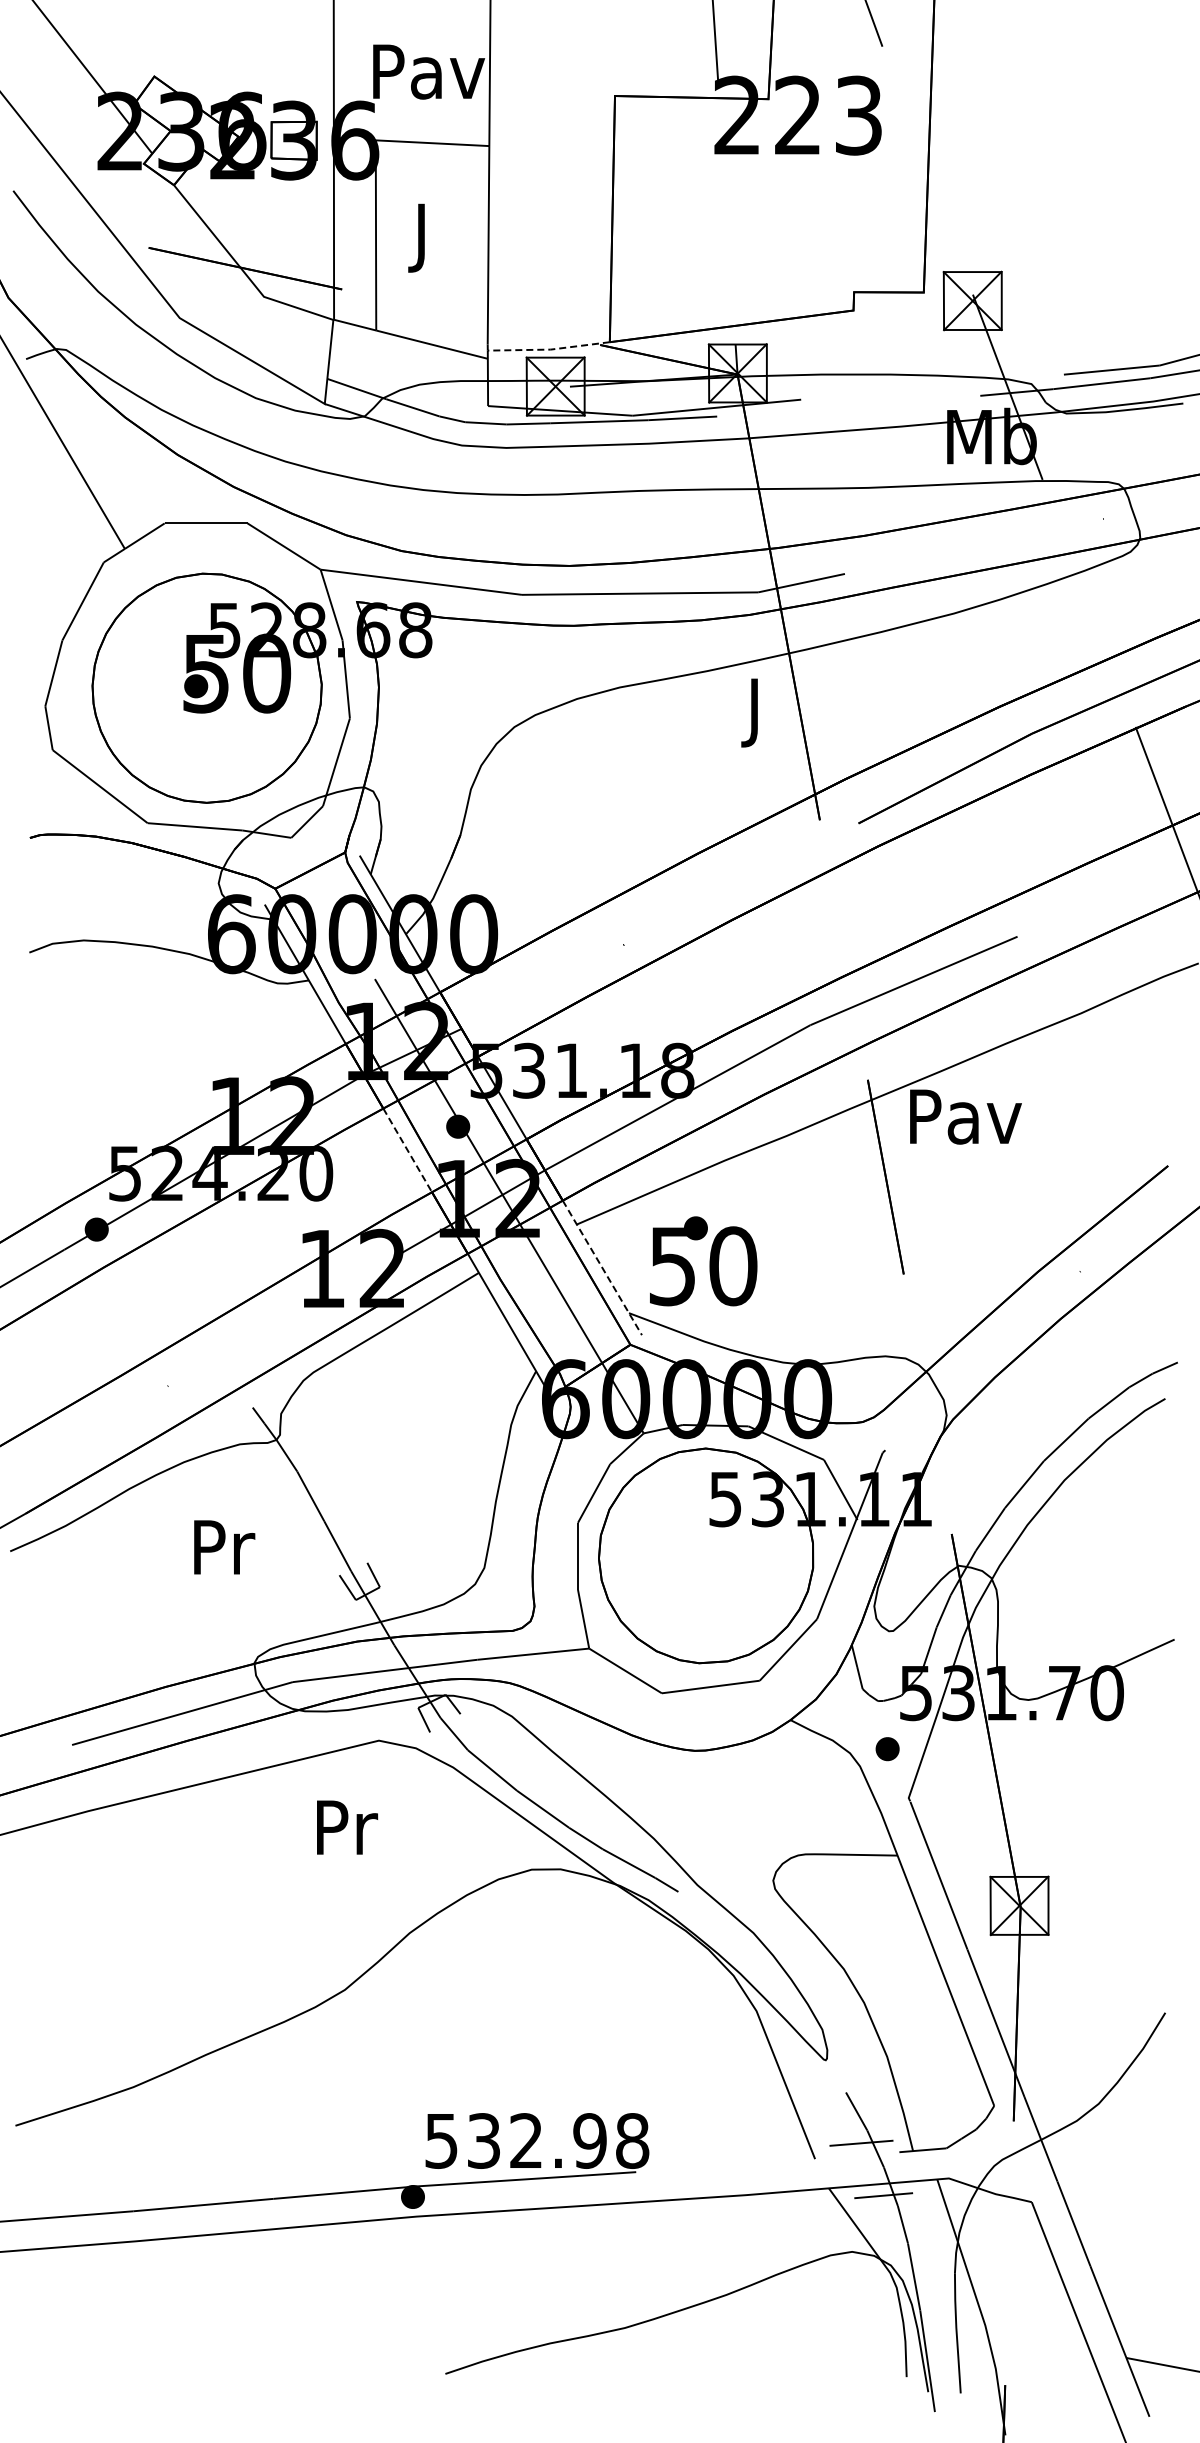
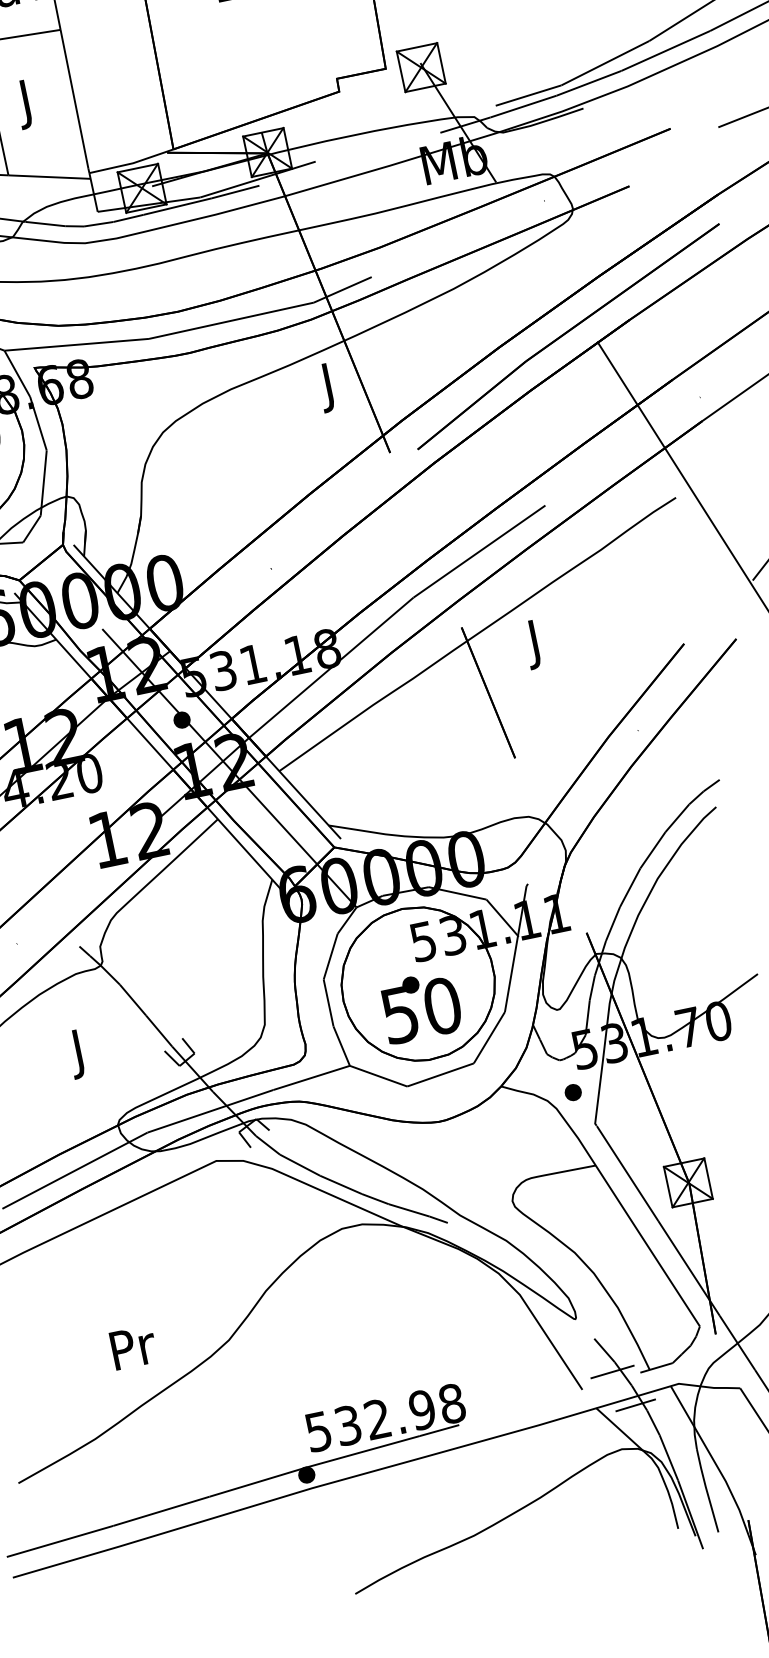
line: (549, 349) -> (132, 163), dashed -> solid
text: (965, 1123) -> (536, 643), Pav -> J
line: (407, 1150) -> (150, 744), dashed -> solid
text: (703, 1261) -> (421, 1007), moved
line: (602, 1268) -> (303, 798), dashed -> solid
text: (224, 1554) -> (81, 1053), Pr -> J
text: (347, 1827) -> (133, 1347), moved

